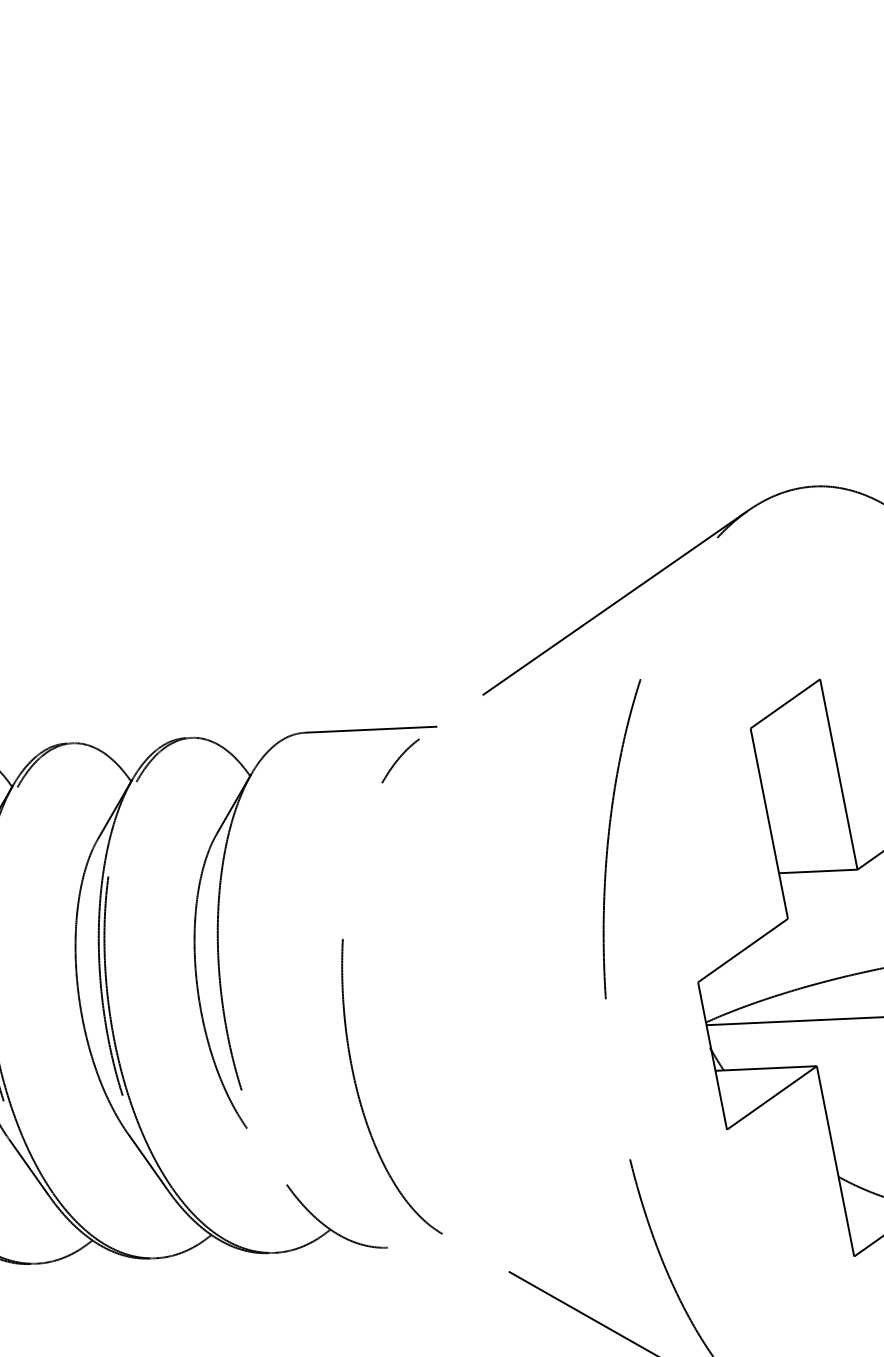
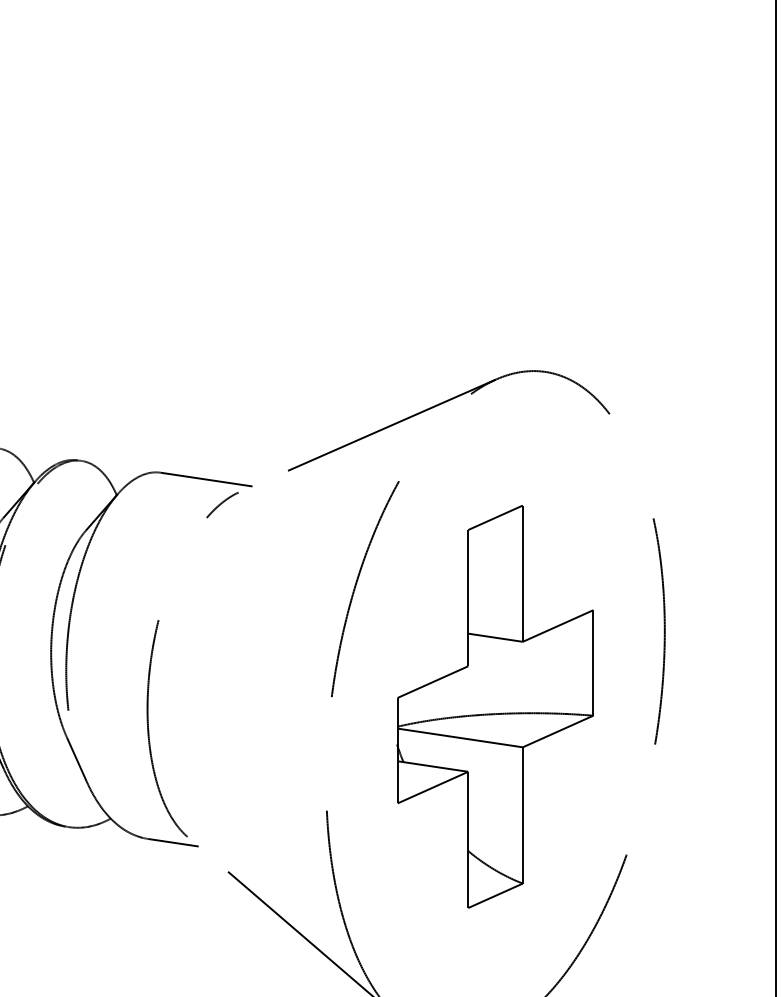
line: (266, 1156) -> (76, 759), added
line: (424, 1245) -> (173, 842), added

